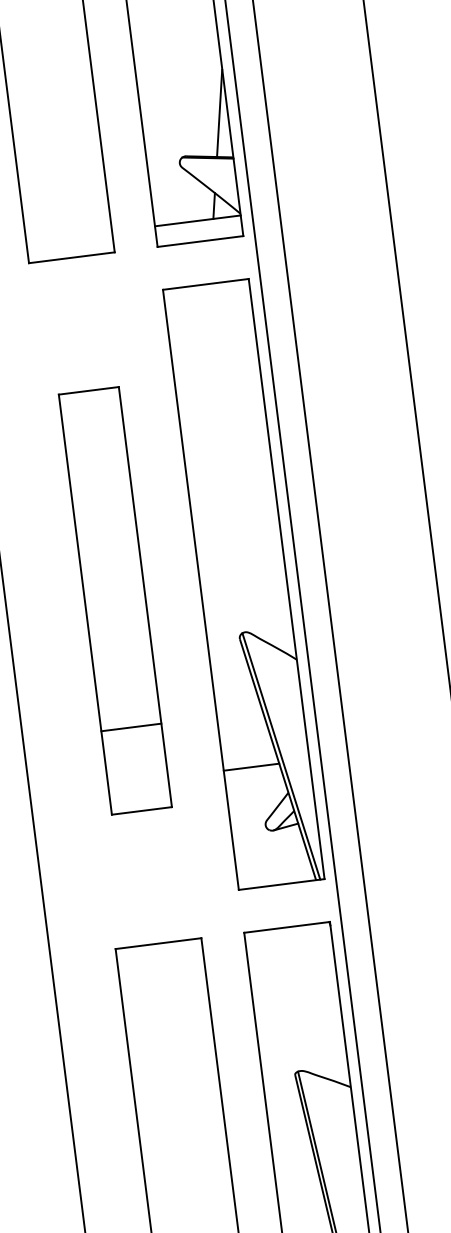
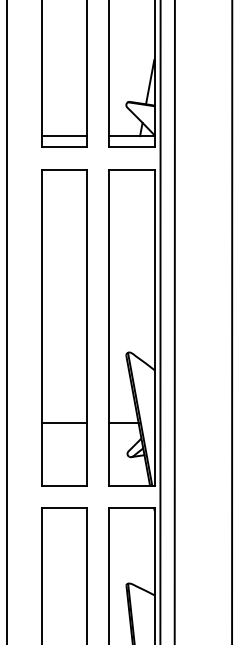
line: (68, 237) -> (63, 136), added
part: (115, 600) -> (64, 327), size x1.43

